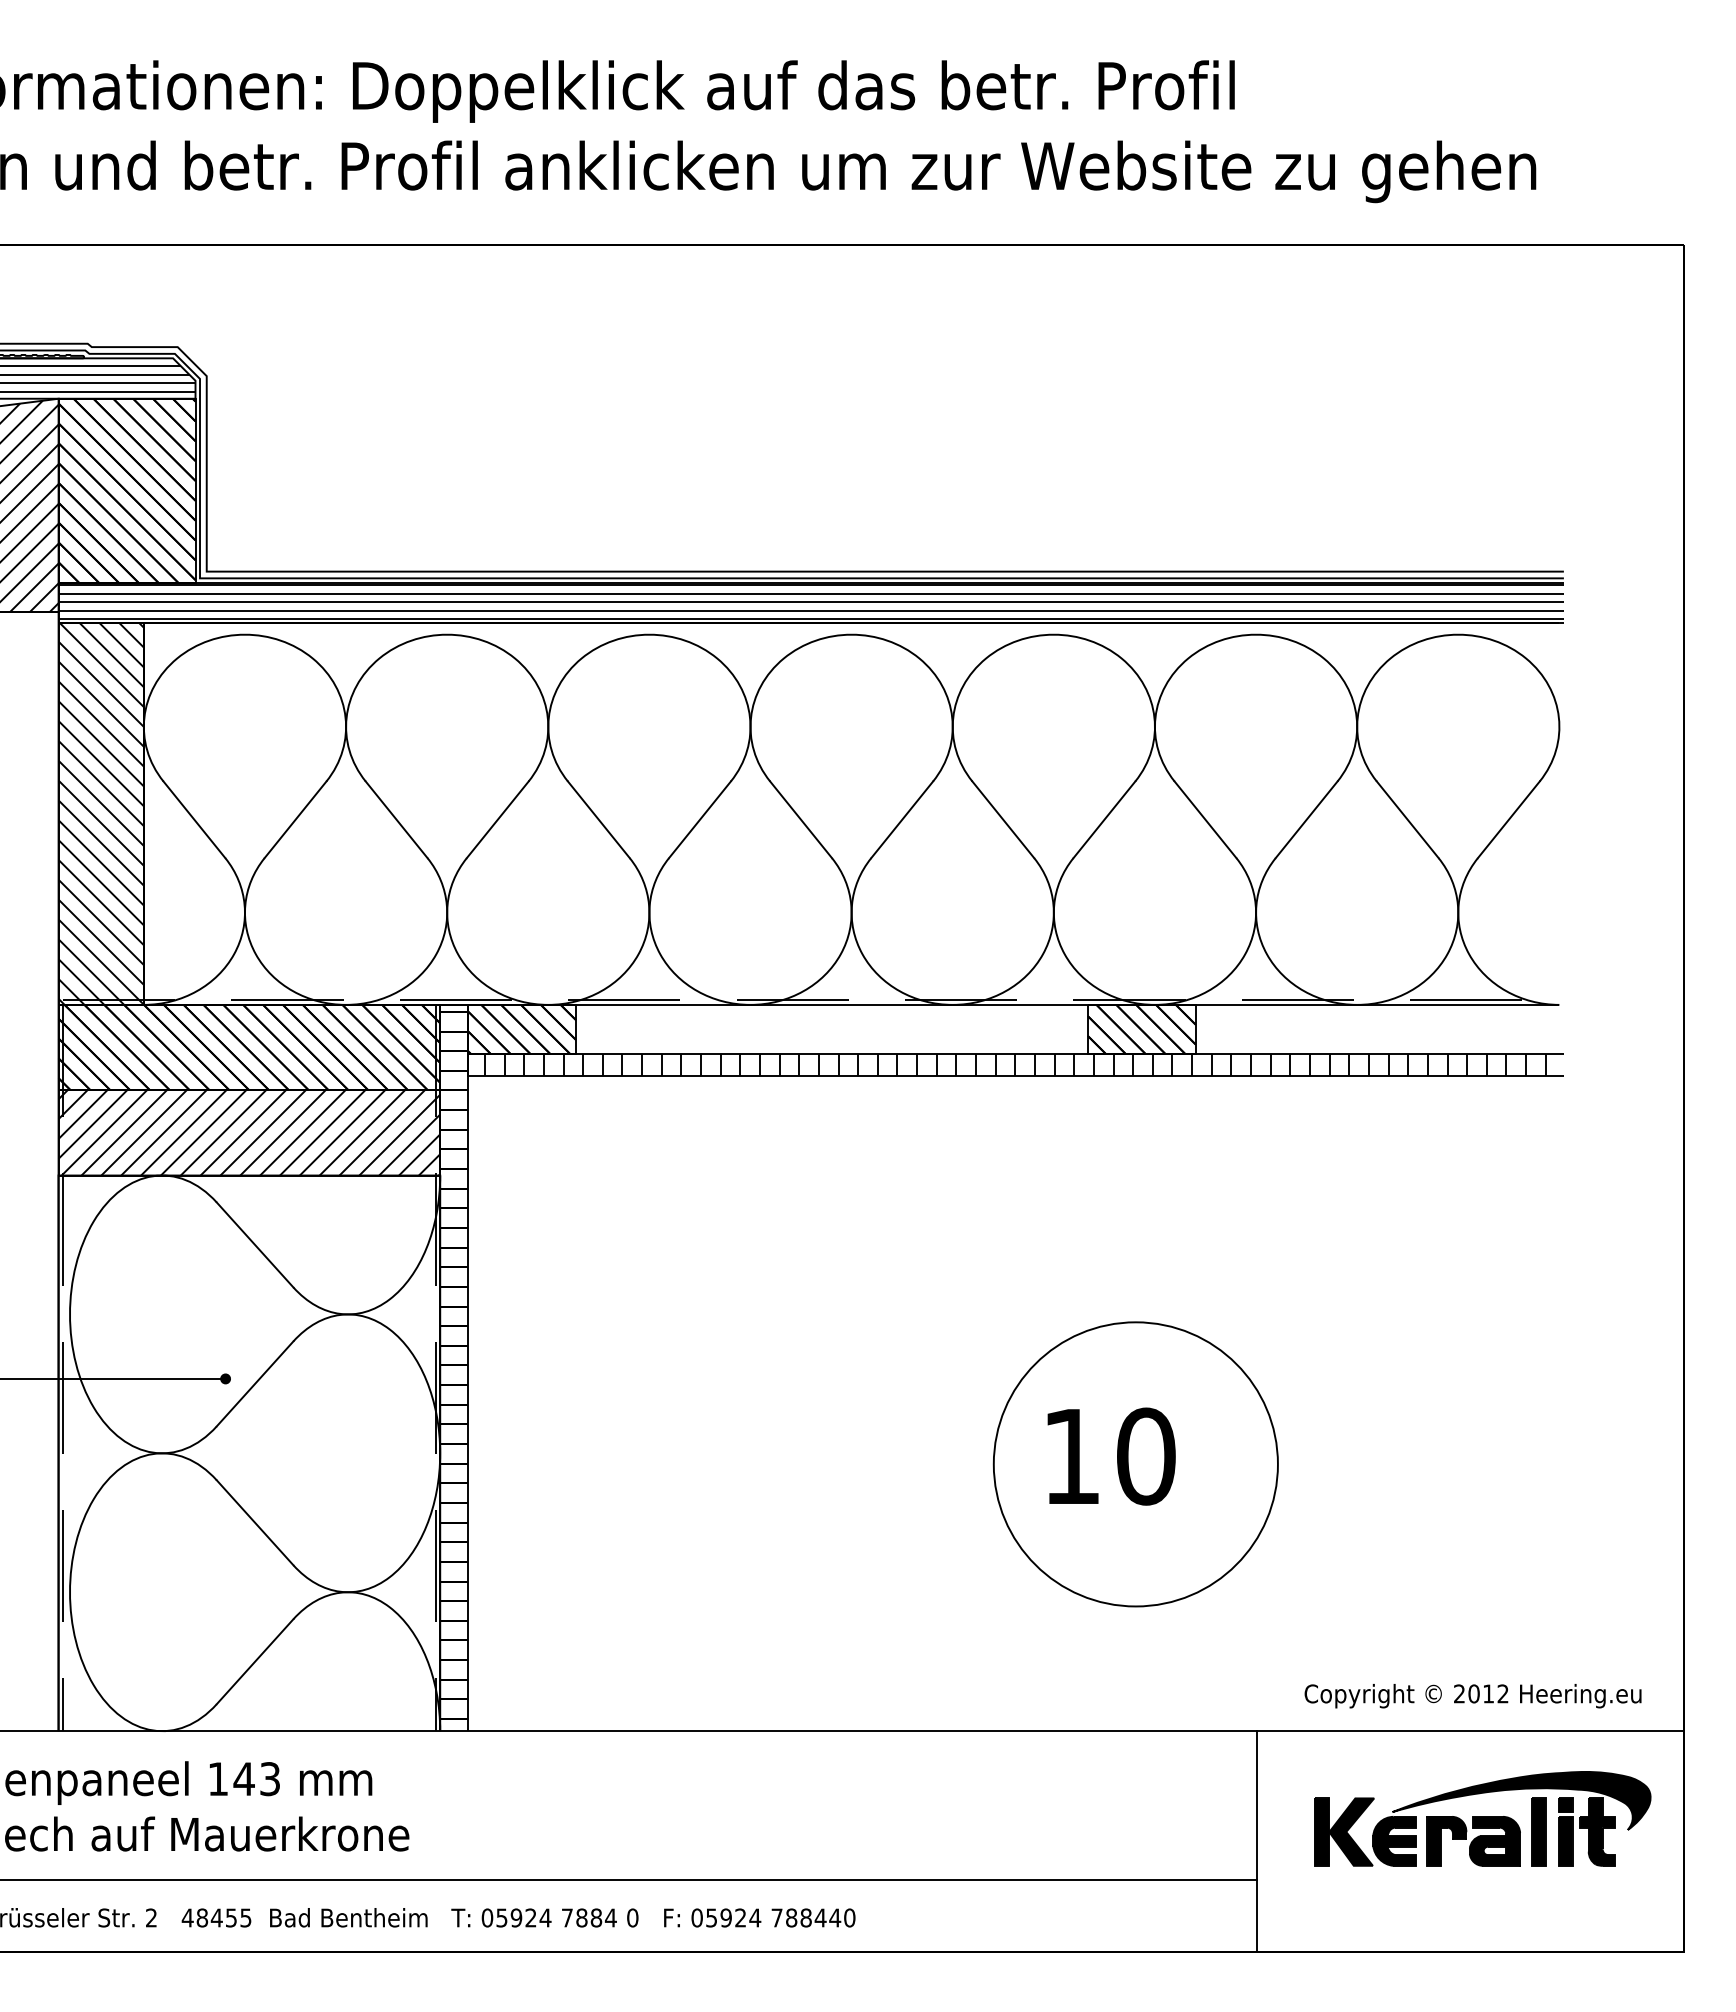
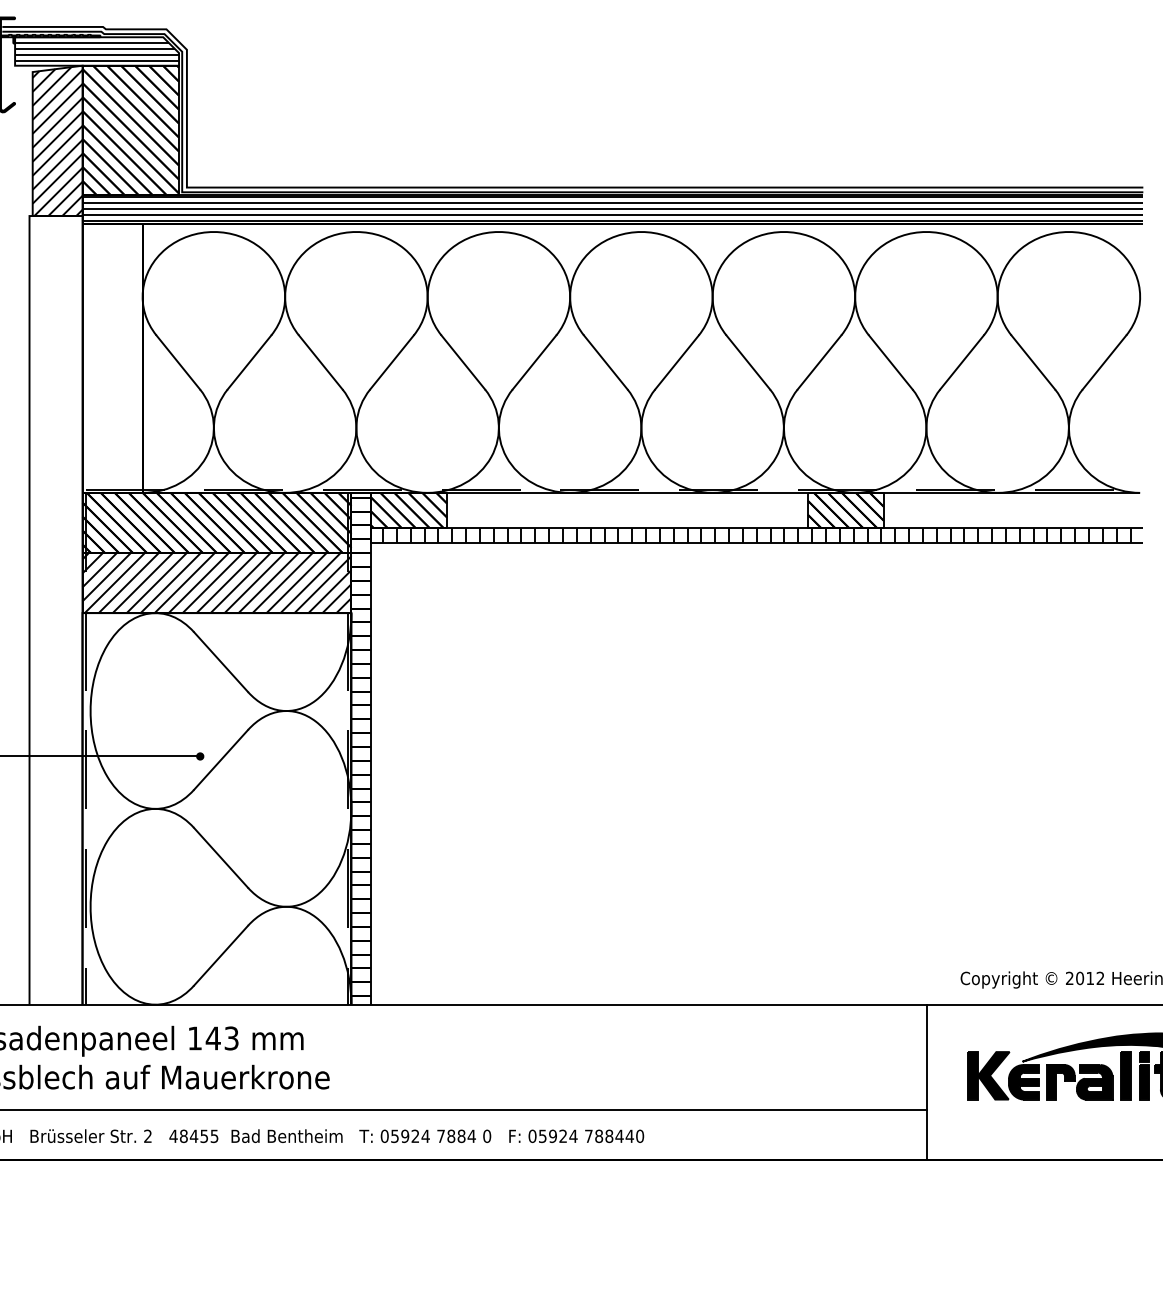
hatch: (100, 813) -> (112, 358), removed
part: (1135, 1464) -> (841, 816), removed

